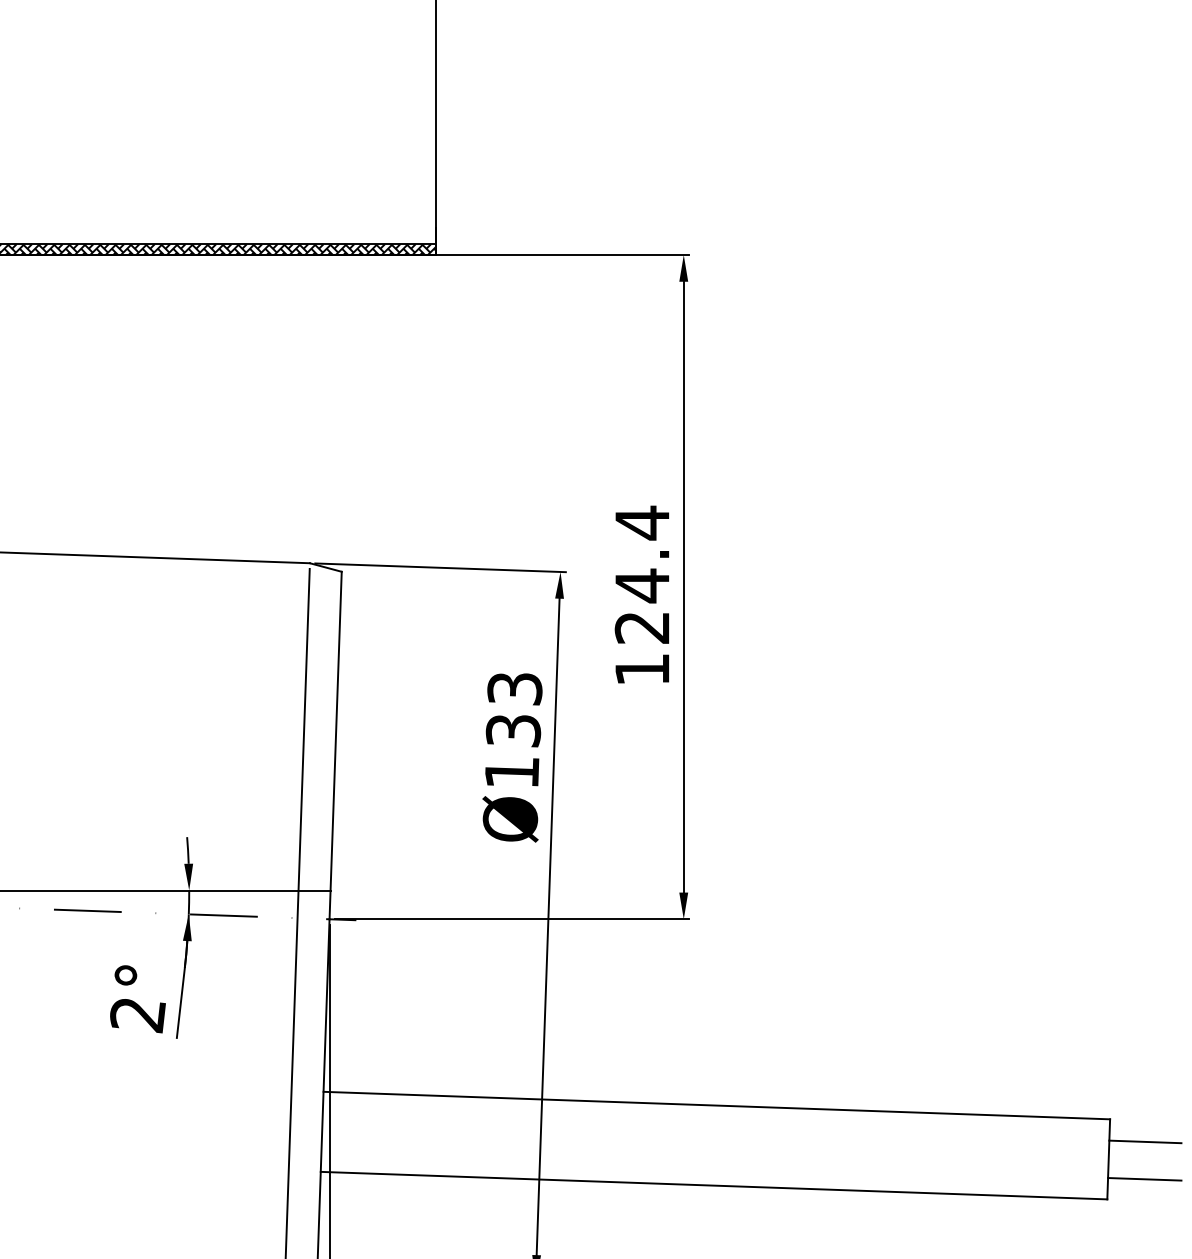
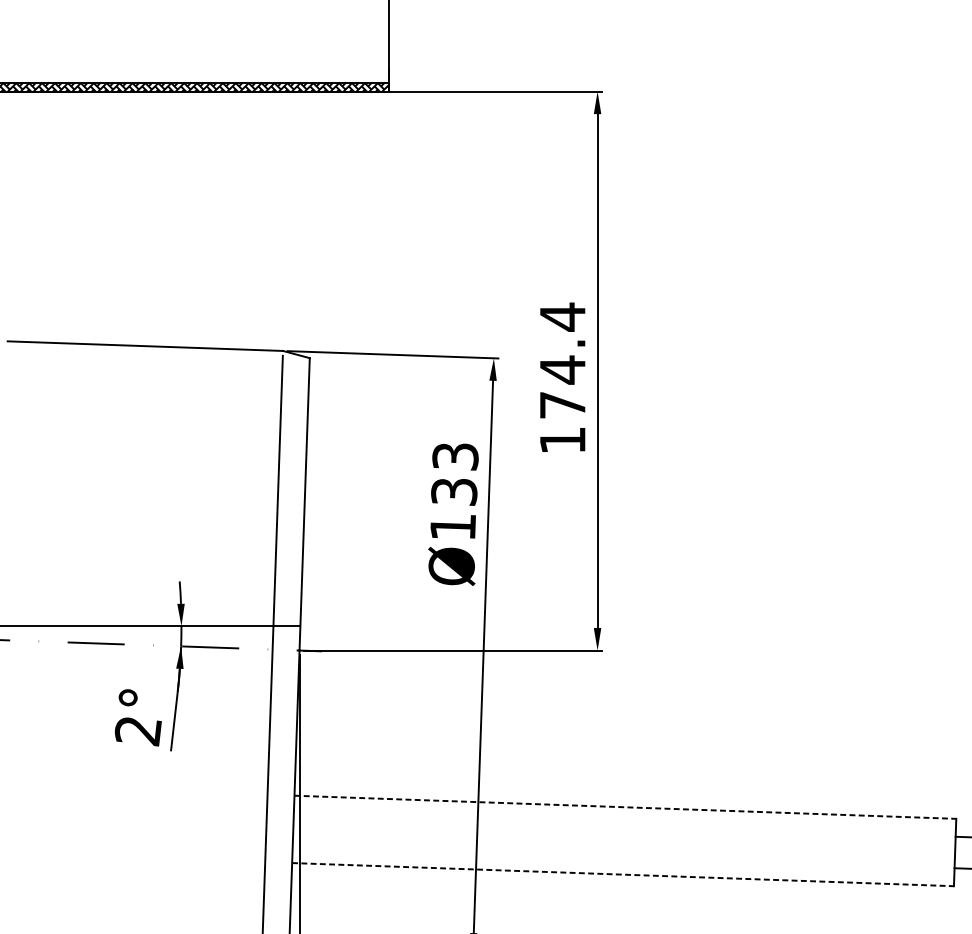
text: (641, 627) -> (562, 405), 124.4 -> 174.4
line: (717, 1105) -> (625, 807), solid -> dashed
line: (714, 1185) -> (623, 874), solid -> dashed

